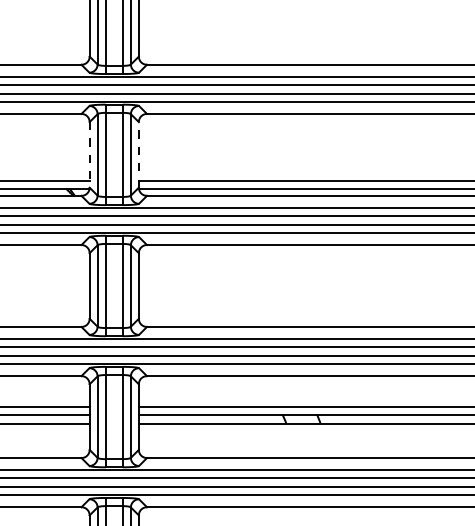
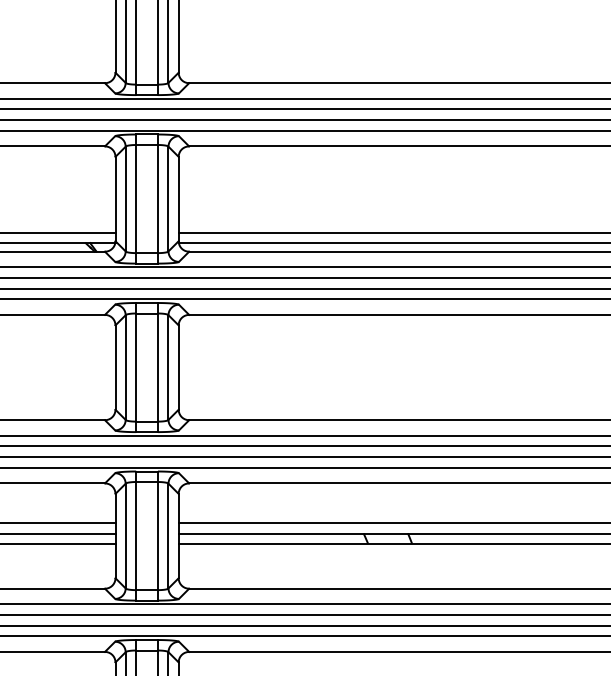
line: (89, 154) -> (115, 198), dashed -> solid
line: (138, 154) -> (178, 198), dashed -> solid

